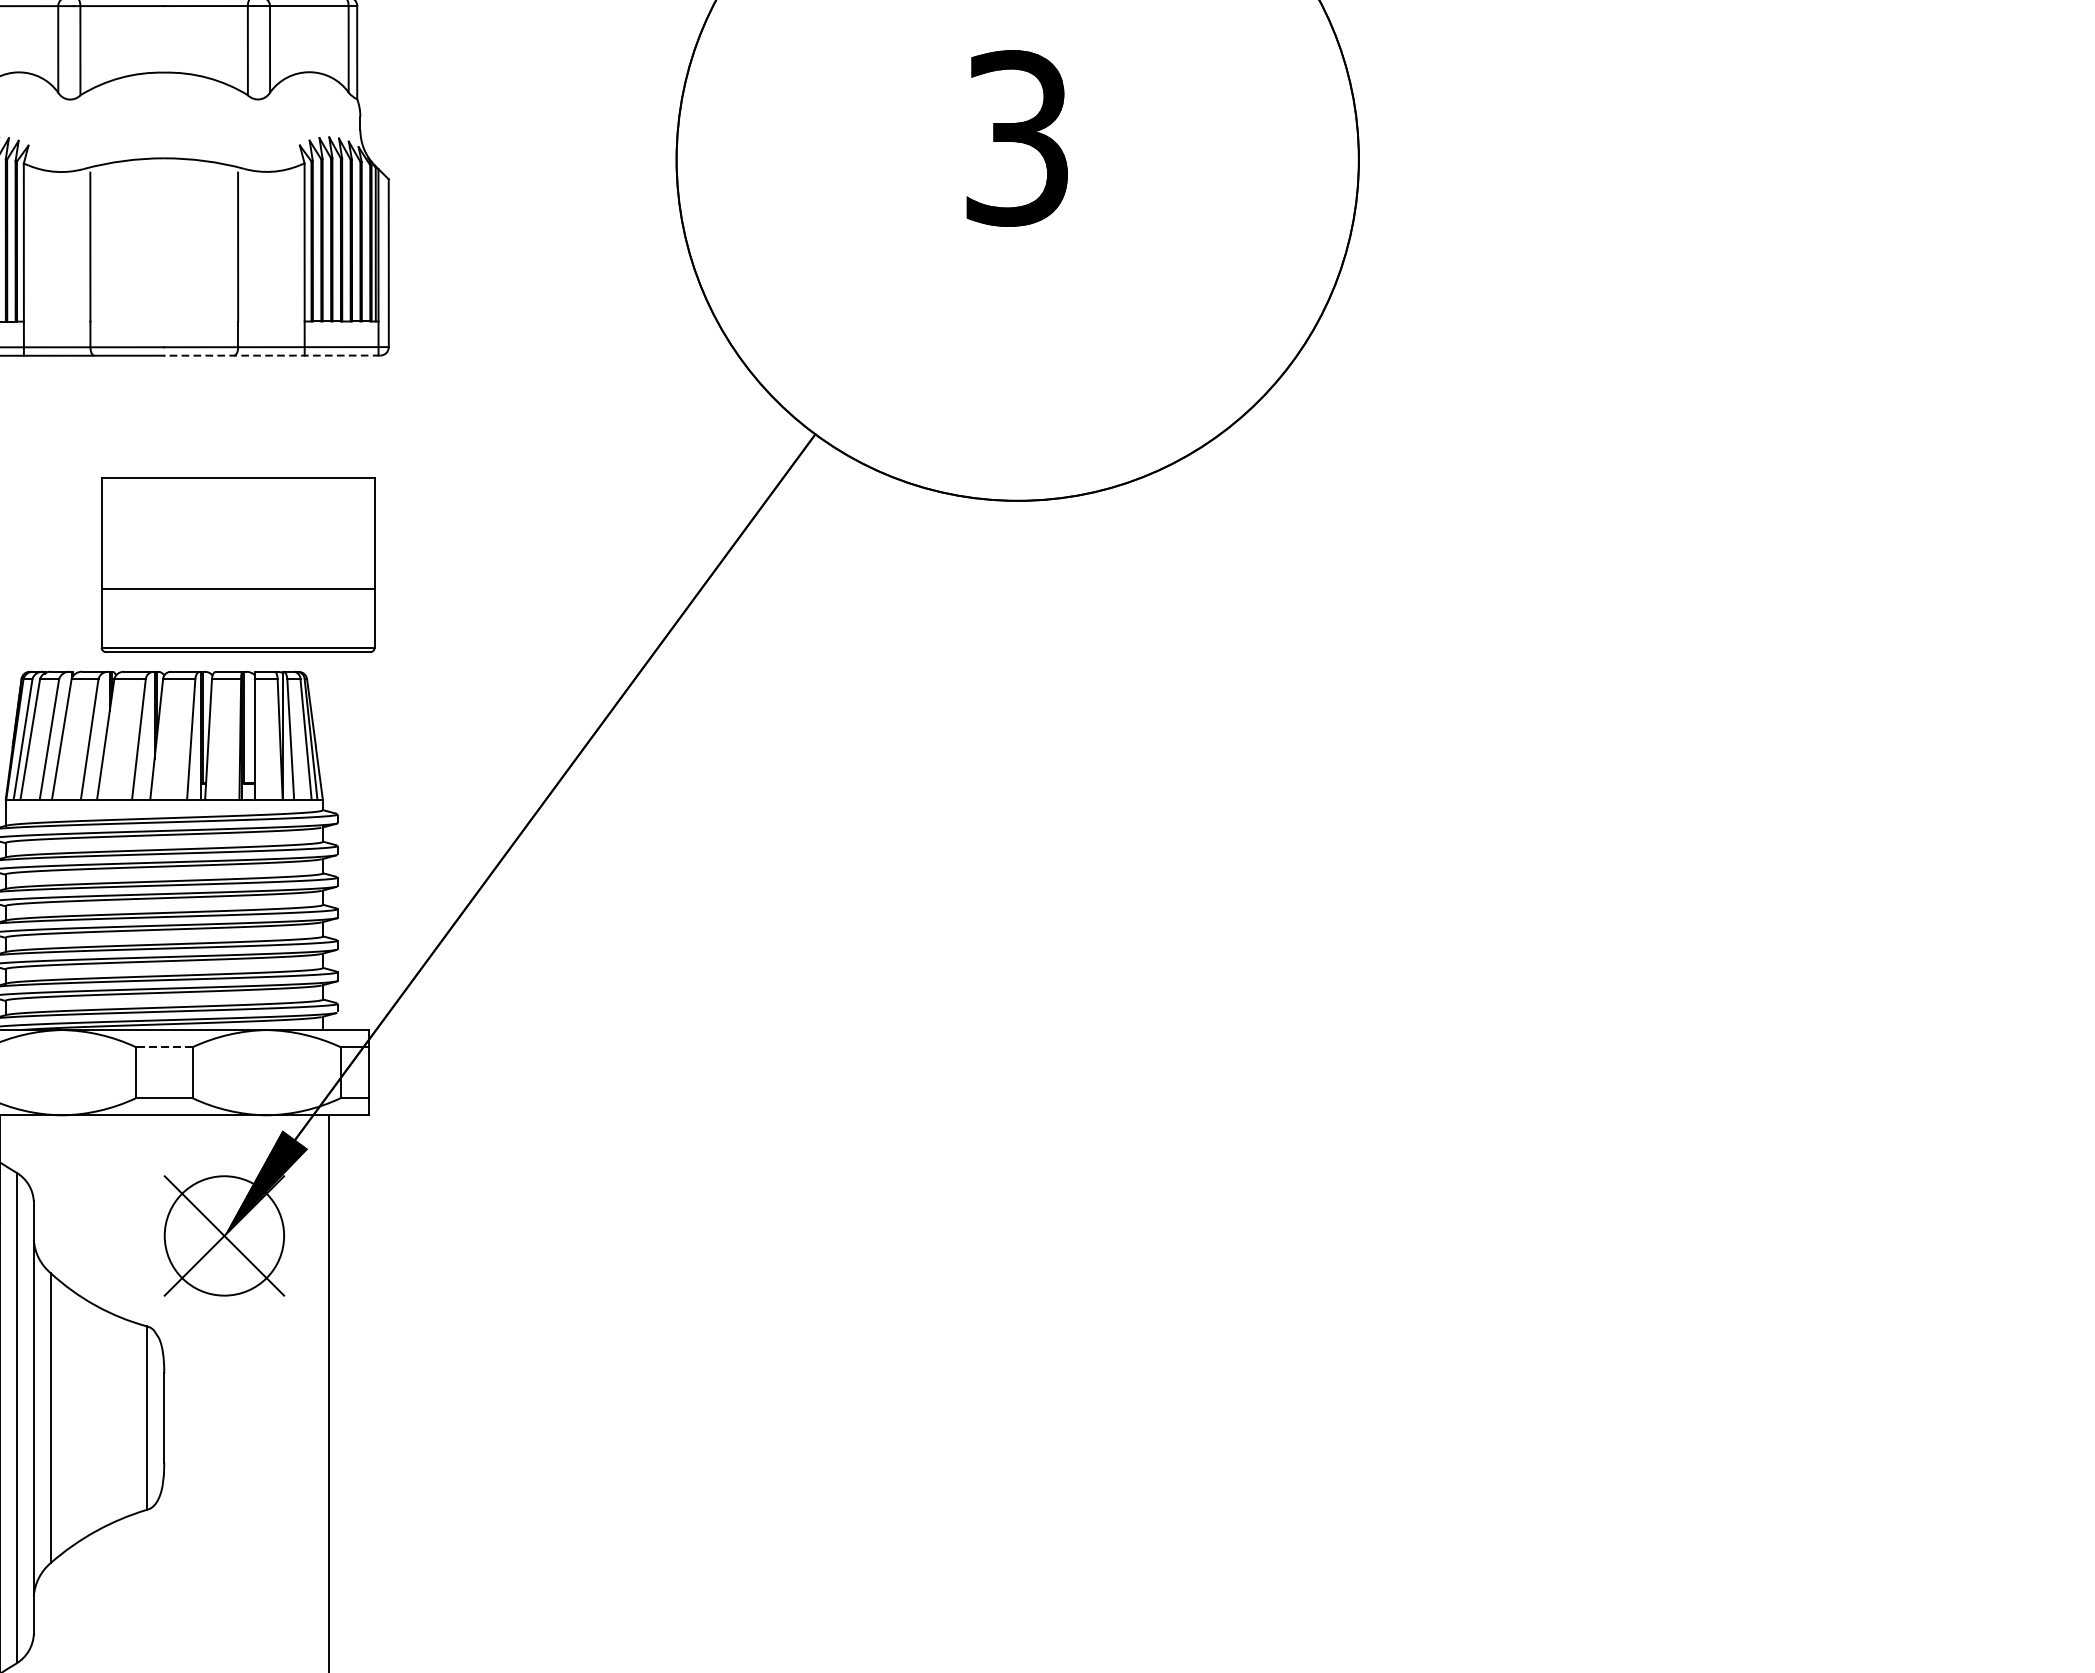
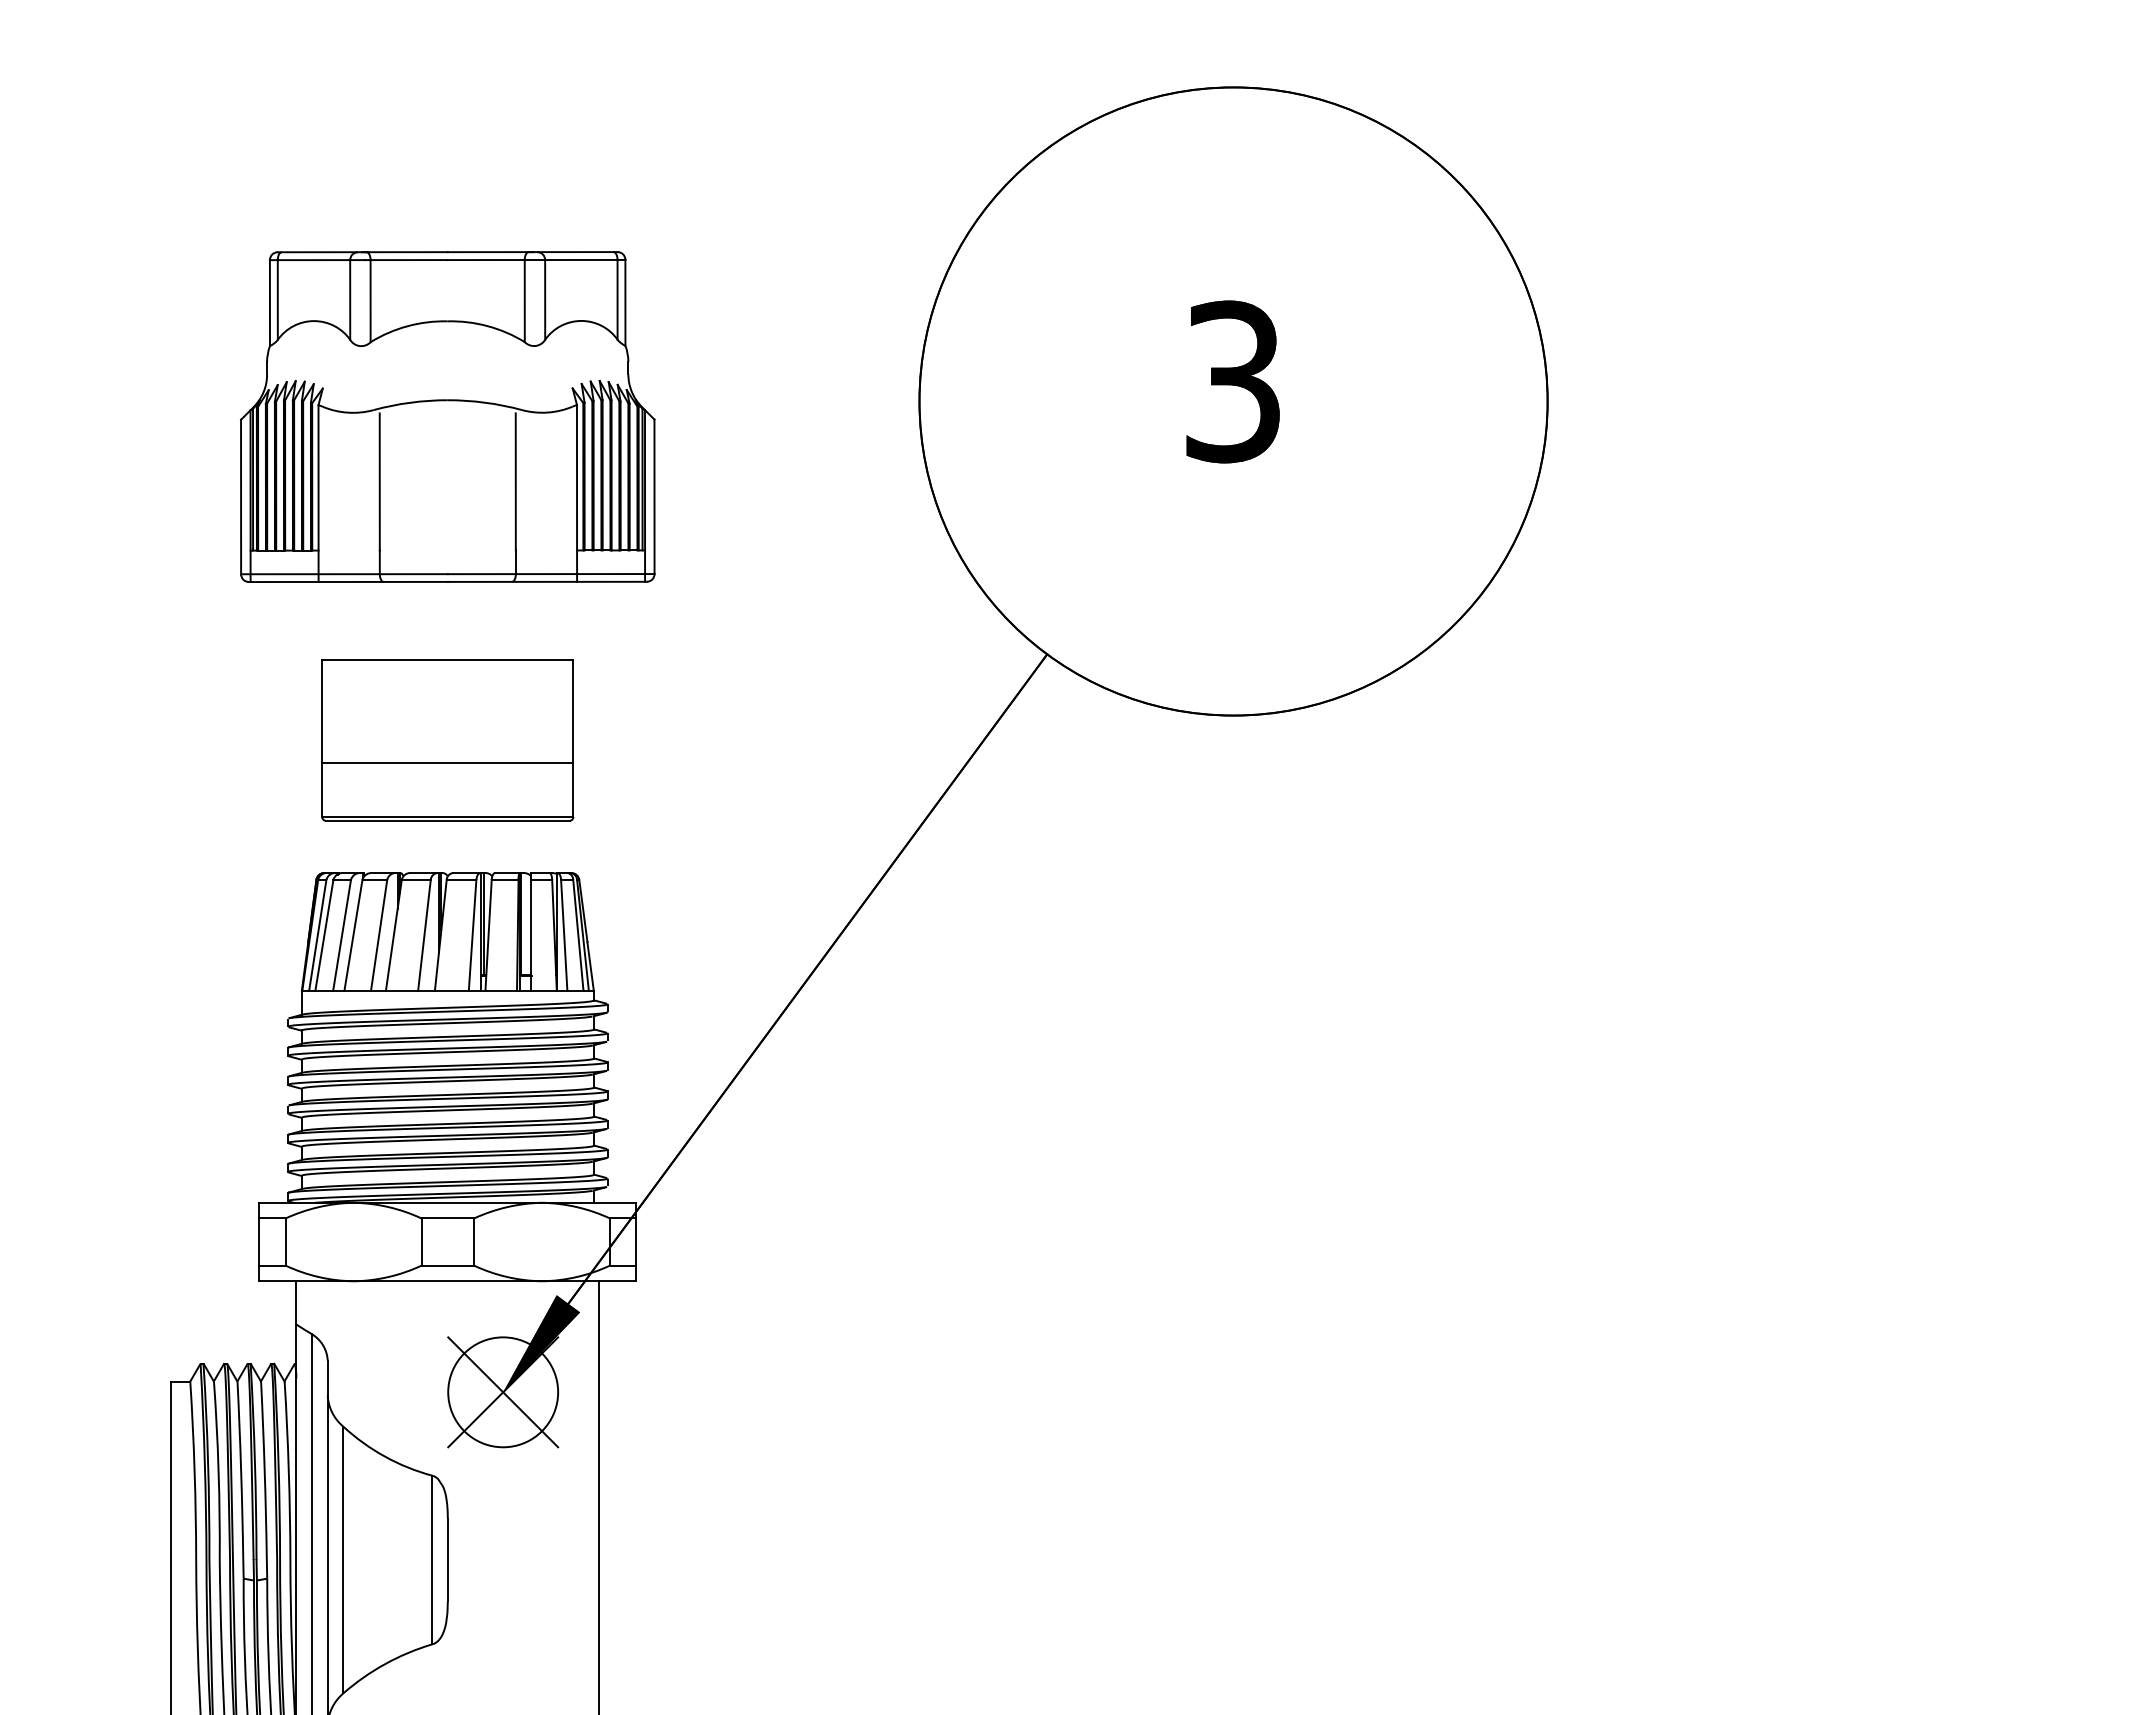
line: (271, 355) -> (546, 581), dashed -> solid
part: (237, 564) -> (447, 740), moved
line: (163, 1047) -> (447, 1218), dashed -> solid

